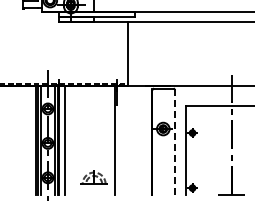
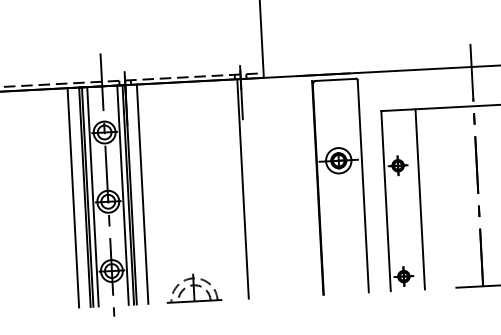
line: (30, 140) -> (72, 197), added
line: (174, 142) -> (362, 186), dashed -> solid
line: (202, 150) -> (419, 199), added
part: (93, 177) -> (192, 288), moved

